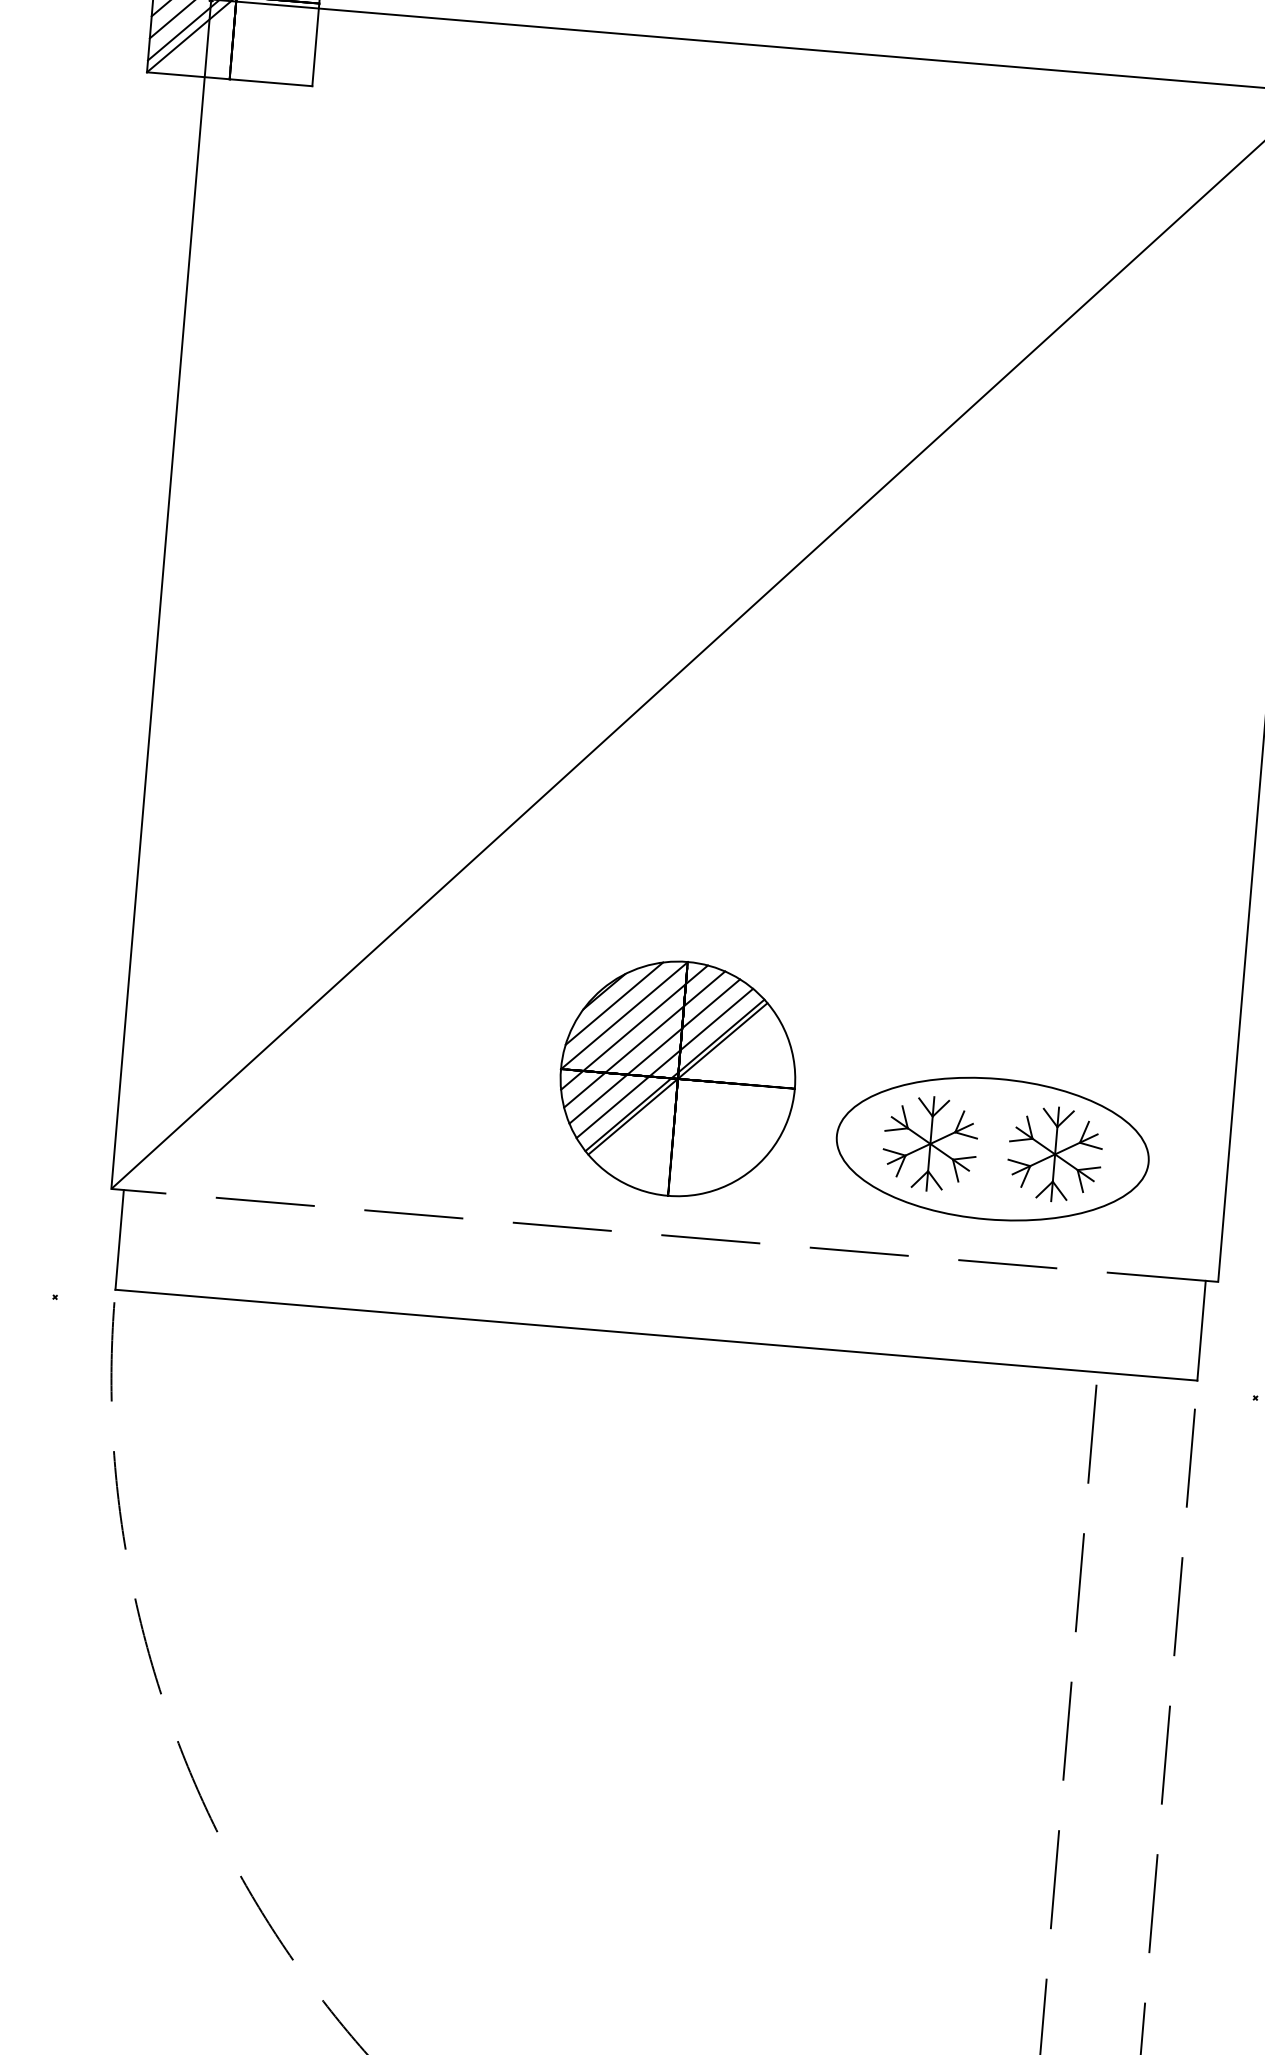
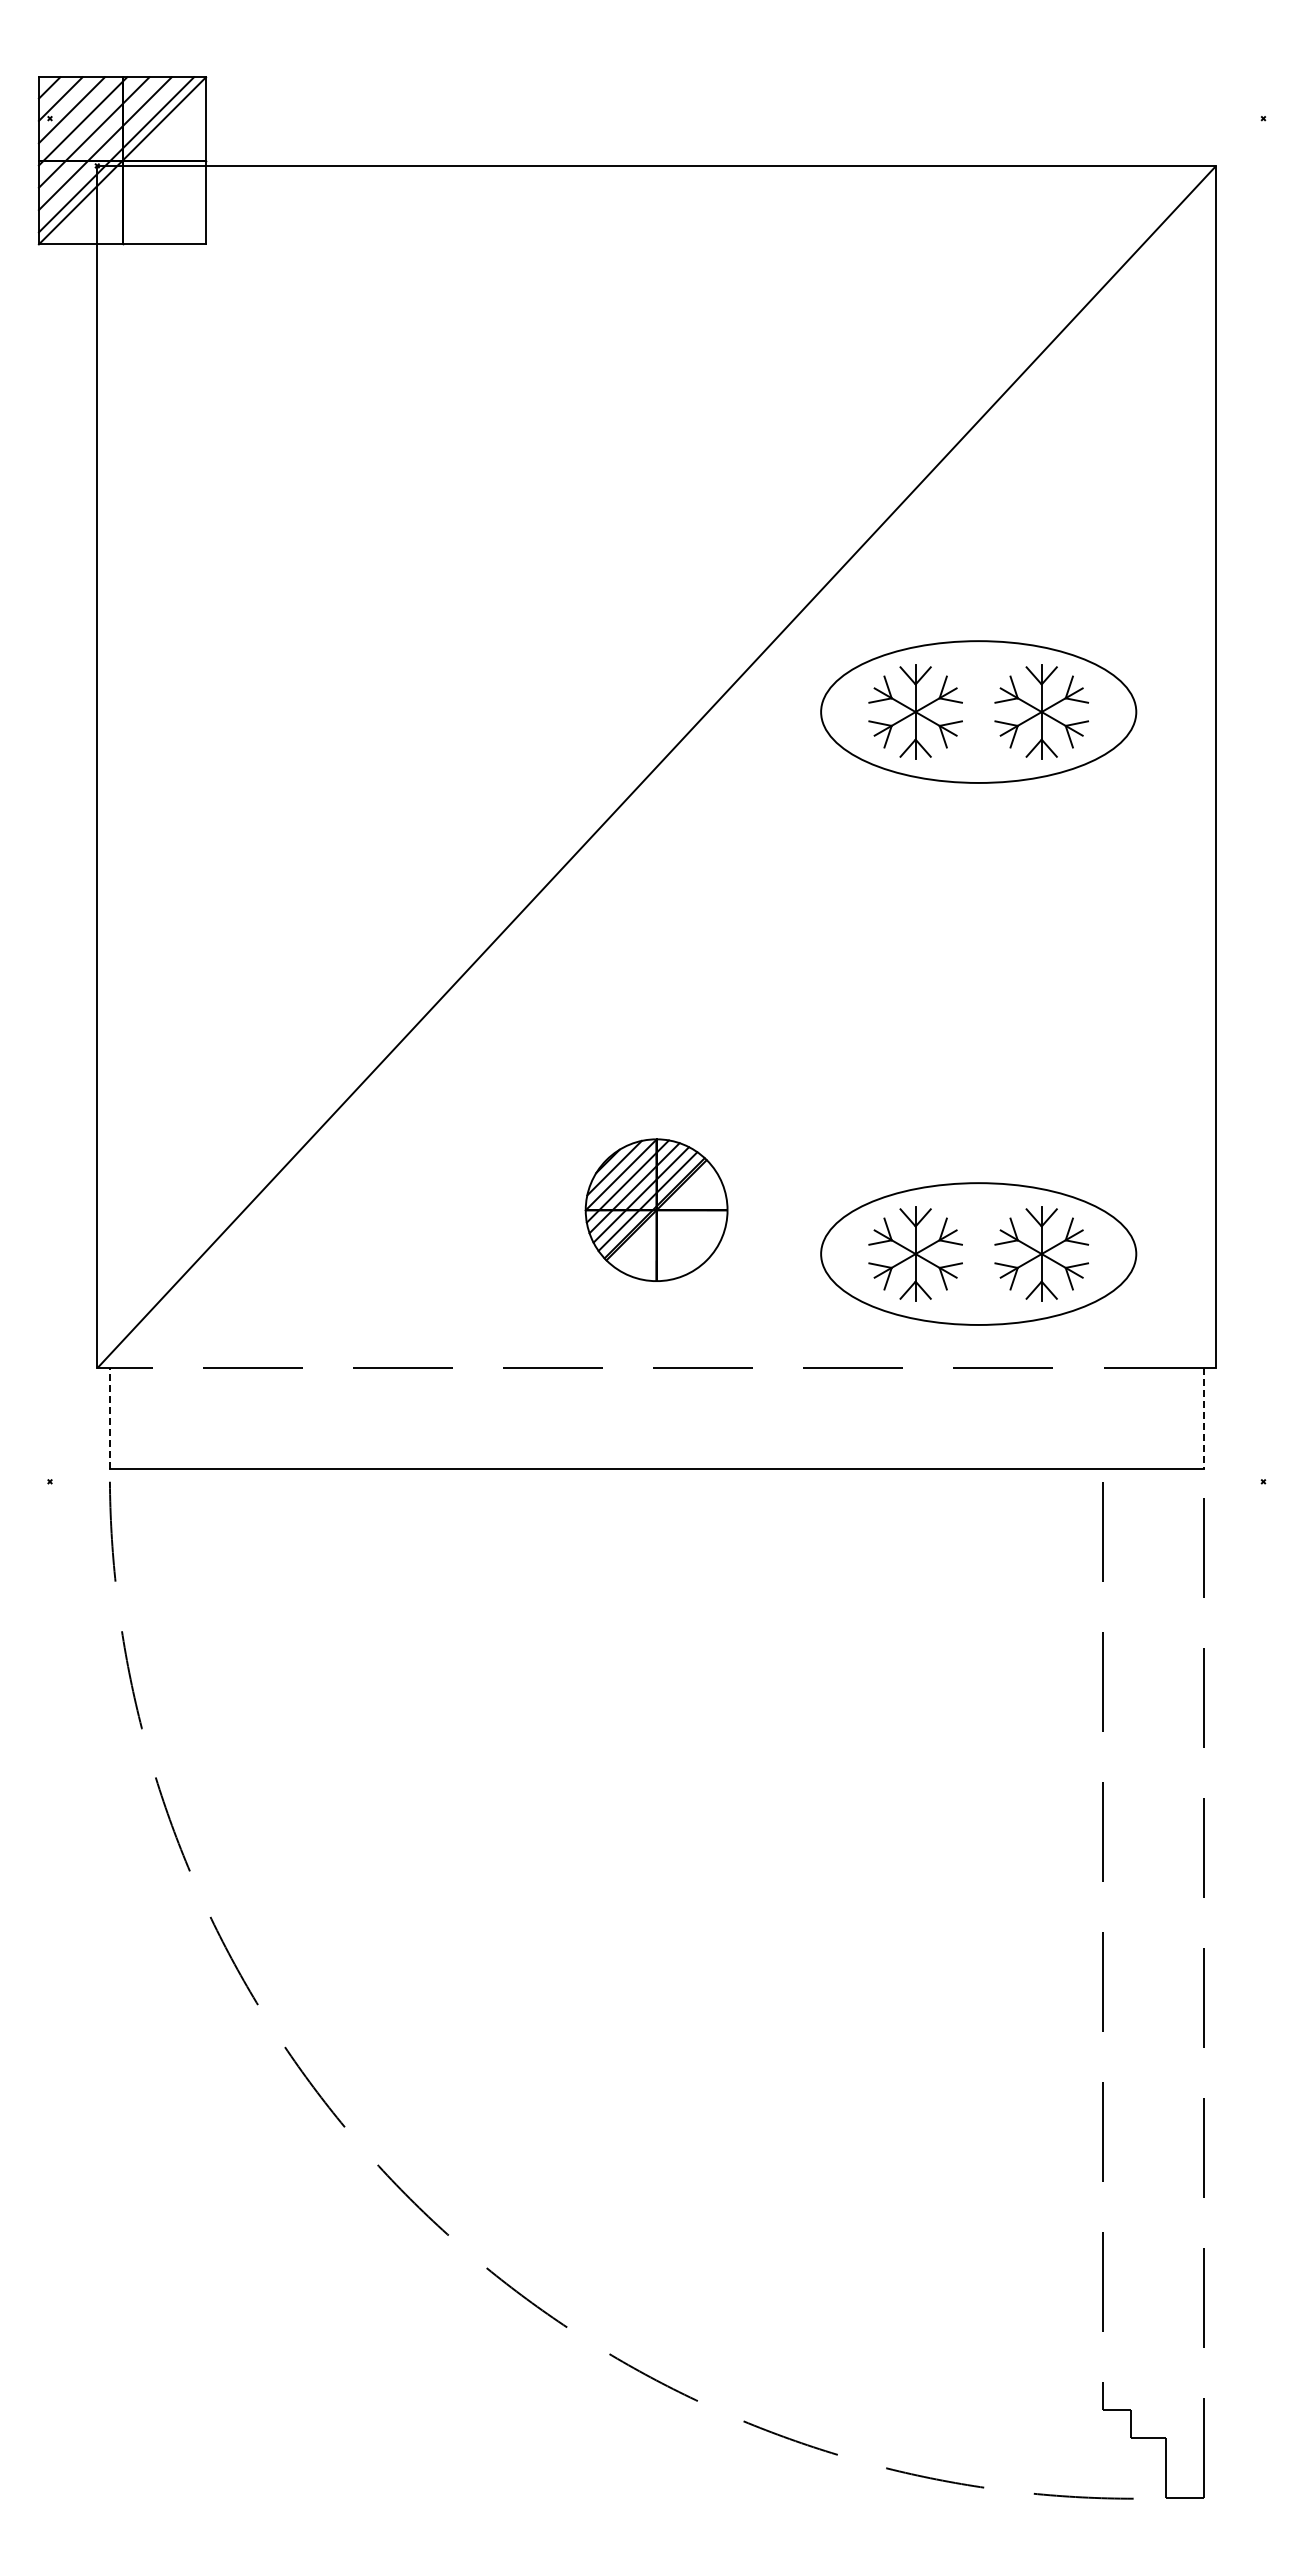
part: (1037, 612) -> (978, 711), added
part: (677, 1079) -> (656, 1210), size x0.6
line: (119, 1239) -> (109, 1418), solid -> dashed
line: (1201, 1331) -> (1203, 1419), solid -> dashed

